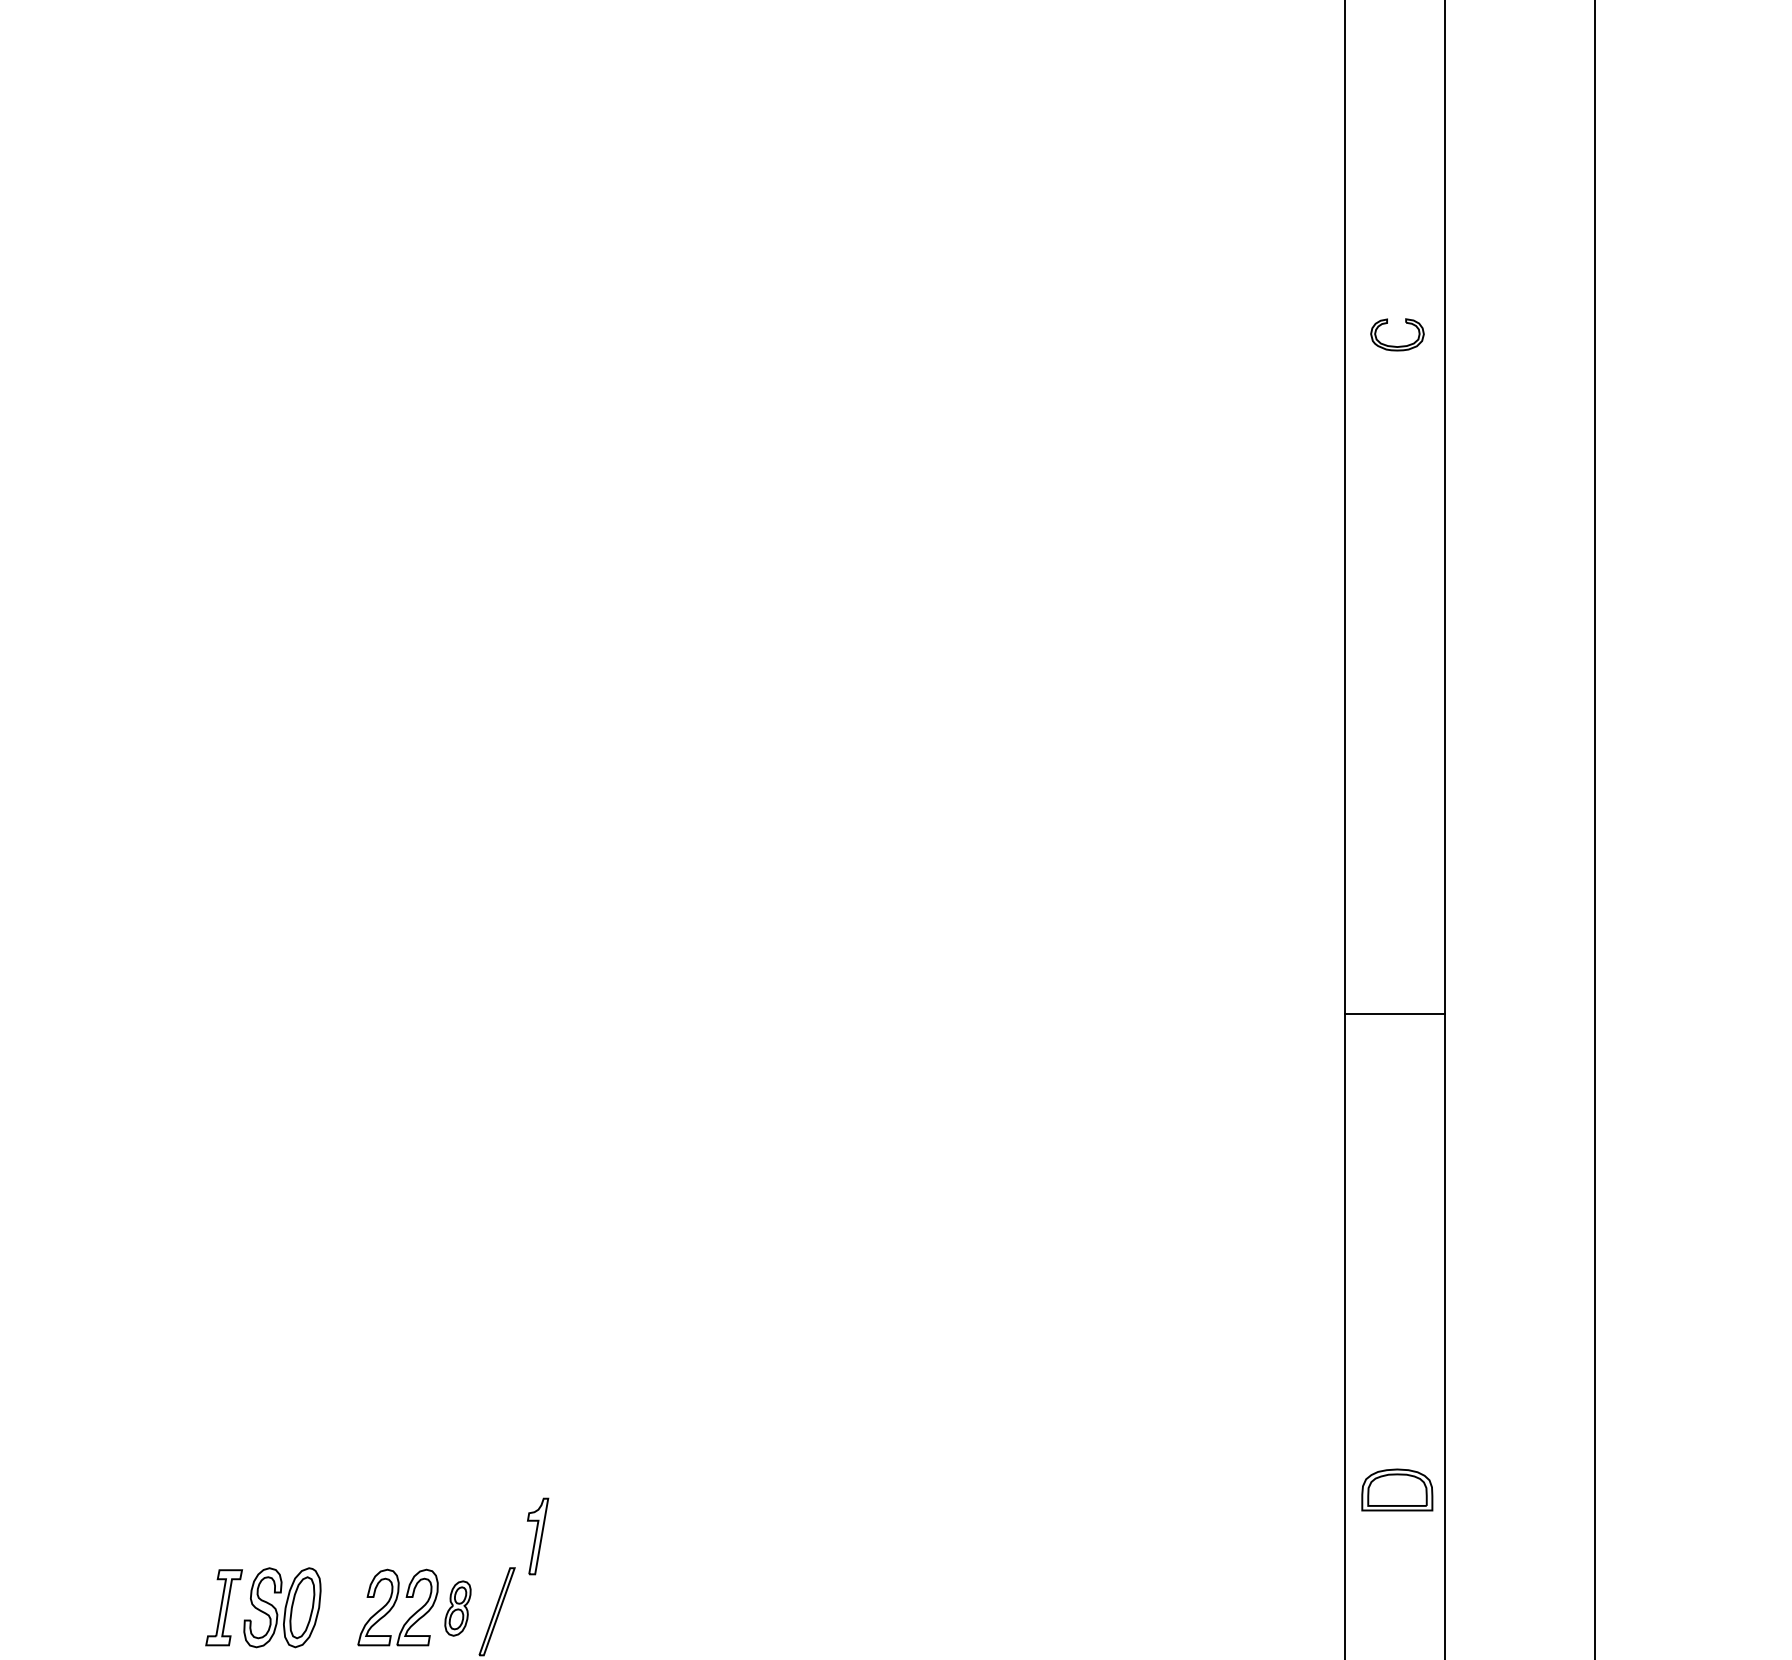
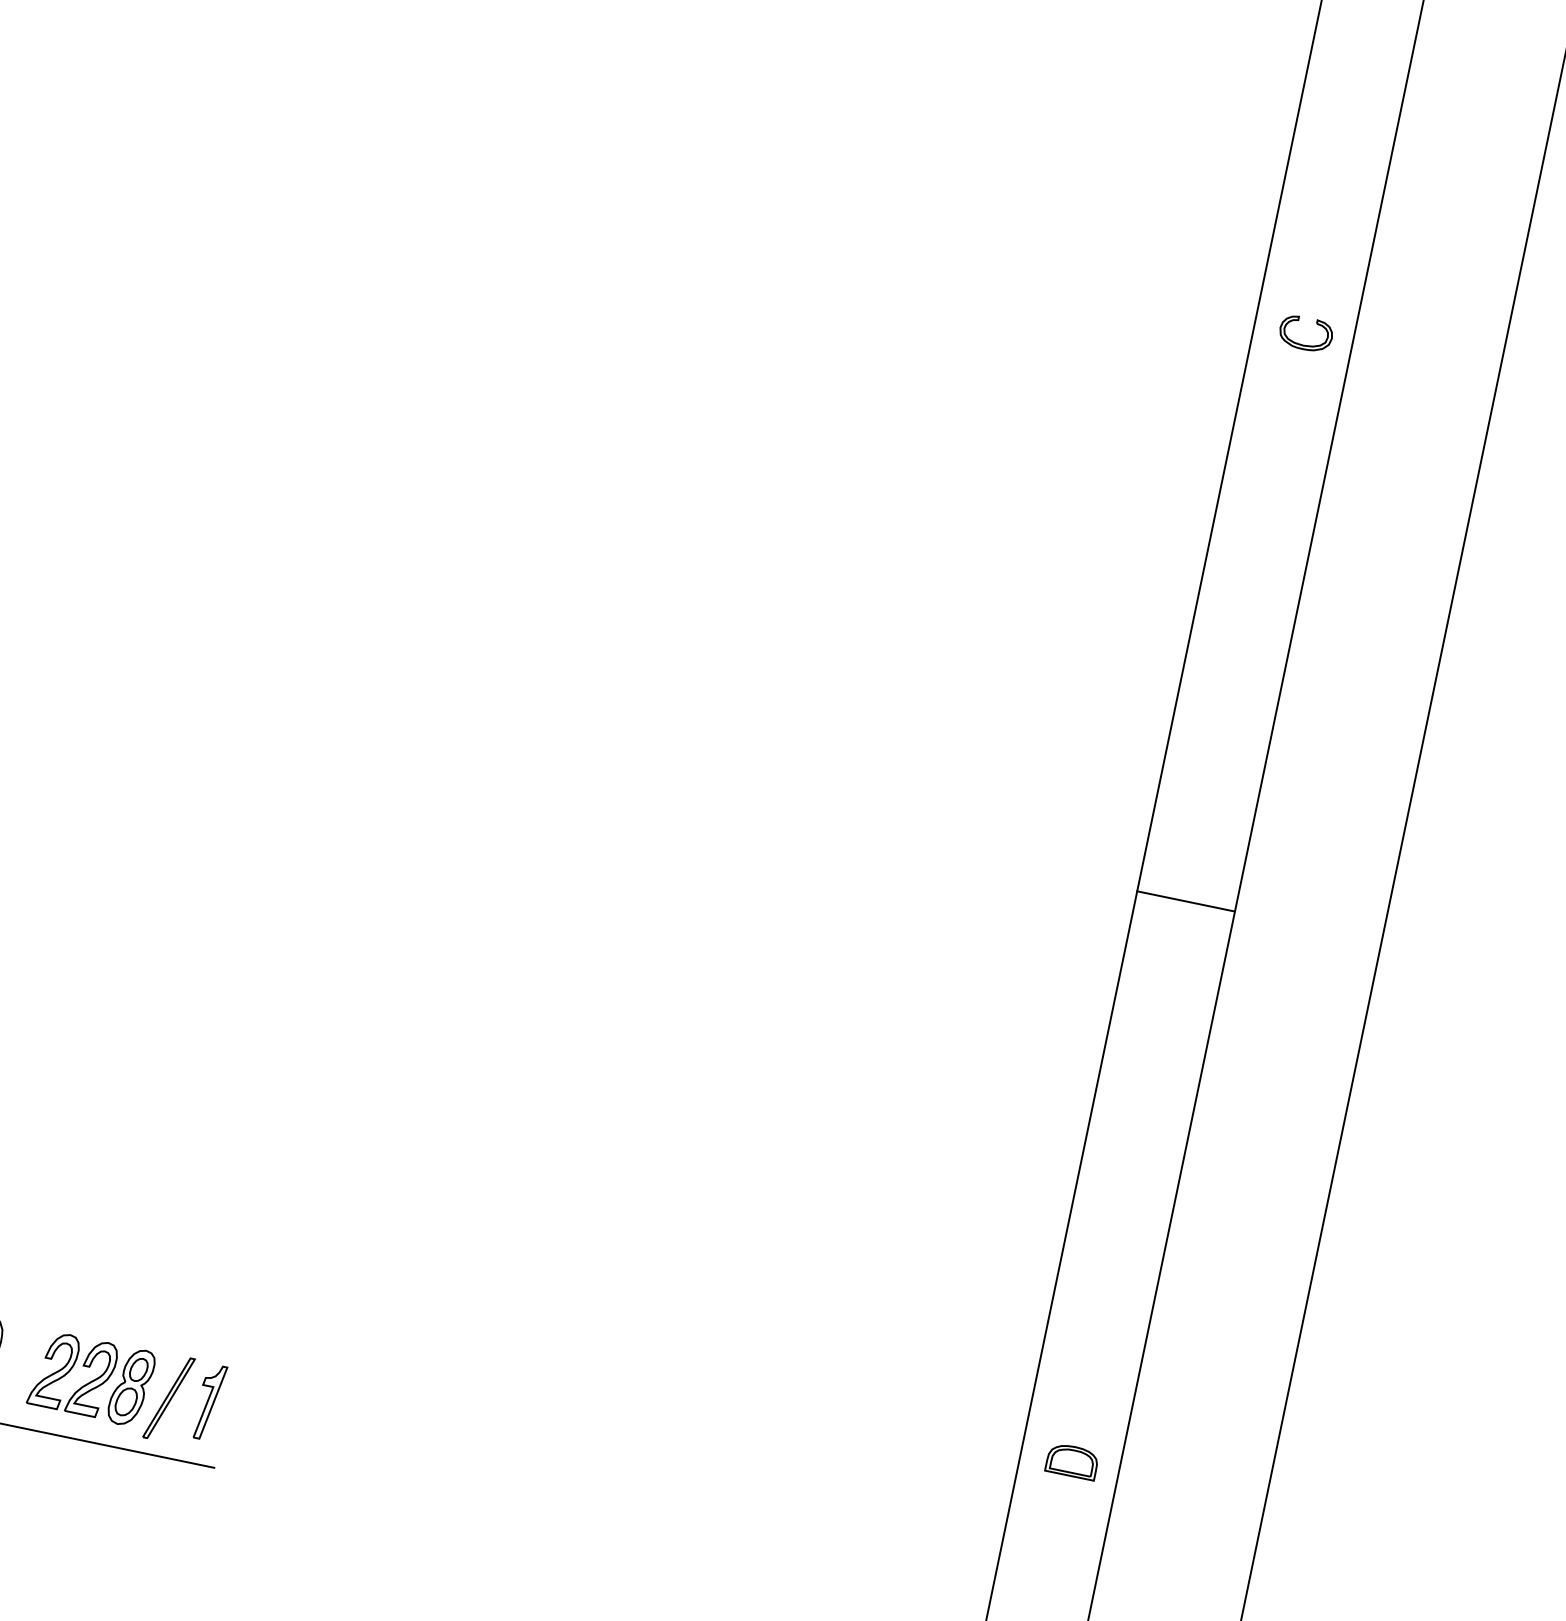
line: (1395, 1013) -> (1186, 901), moved
part: (1397, 1489) -> (1072, 1460), size x0.71
part: (538, 1536) -> (210, 1402), moved
part: (457, 1608) -> (130, 1387), size x1.43

